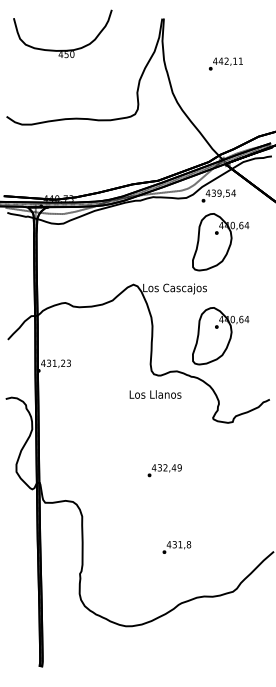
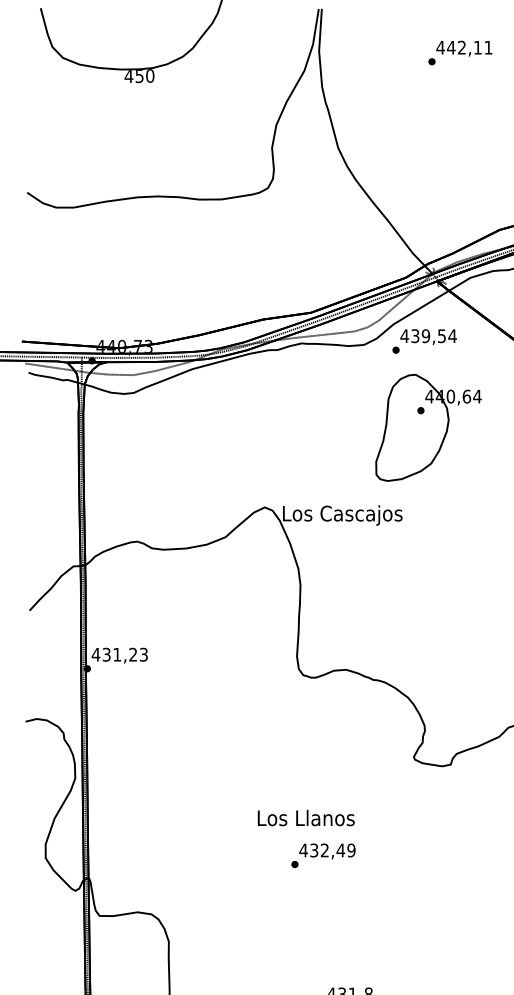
text: (225, 63) -> (459, 51), moved
part: (220, 336) -> (427, 604), removed
text: (155, 394) -> (306, 818), moved

